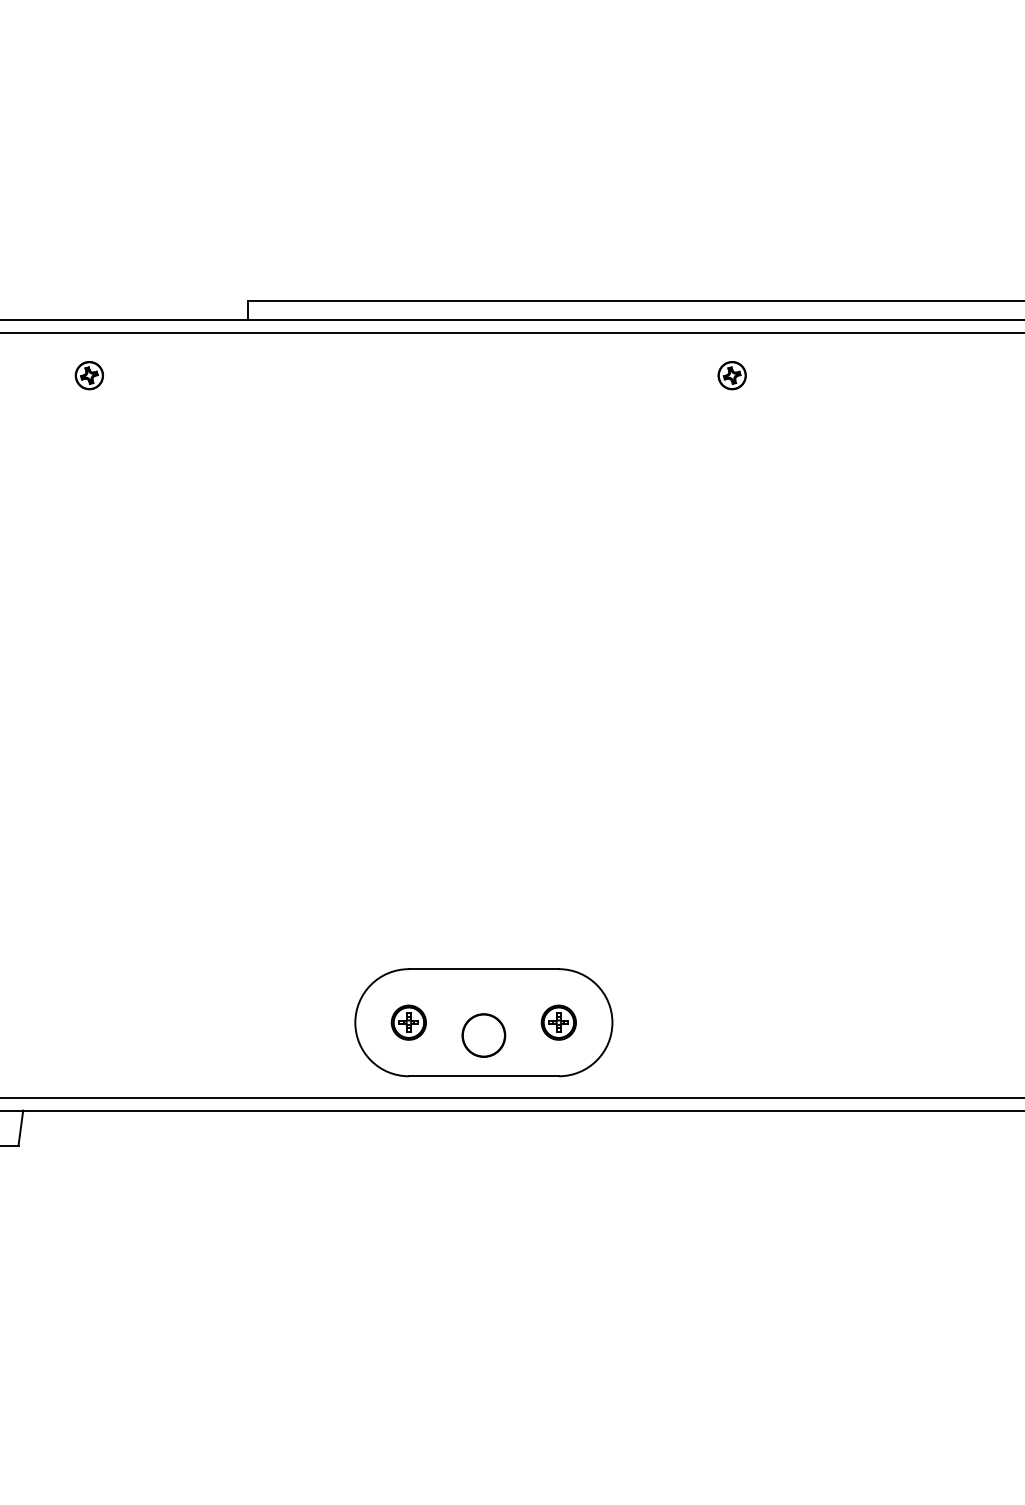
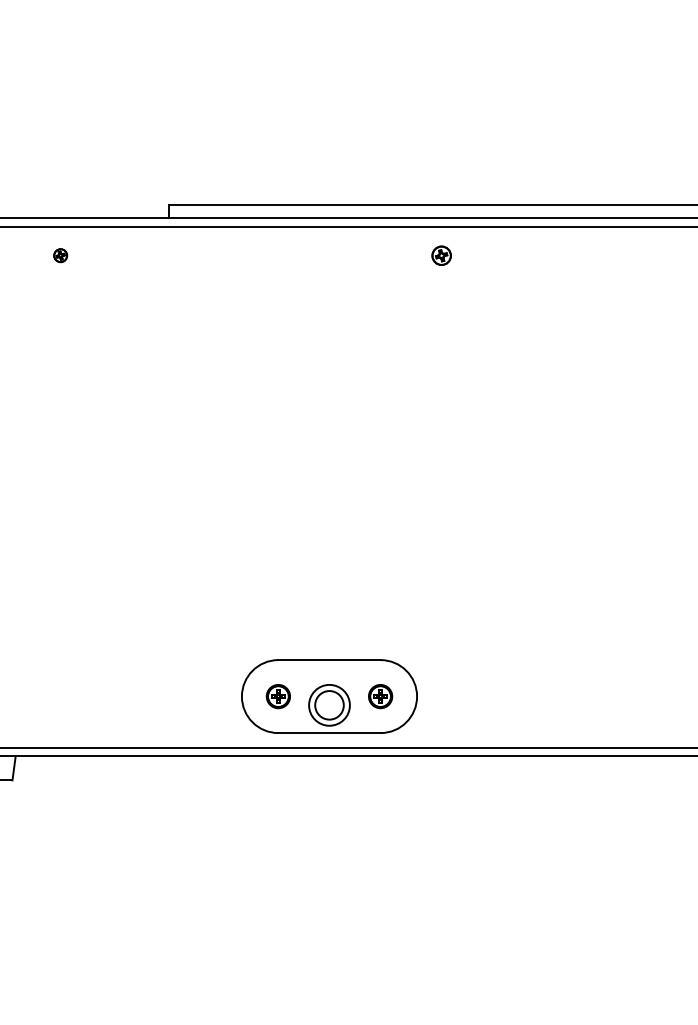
part: (89, 375) -> (60, 255), size x0.7
part: (731, 375) -> (441, 255), moved
circle: (483, 1034) -> (329, 704), size x1.4

